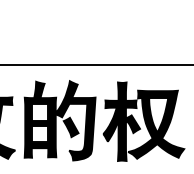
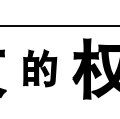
part: (59, 120) -> (39, 68), size x0.6

